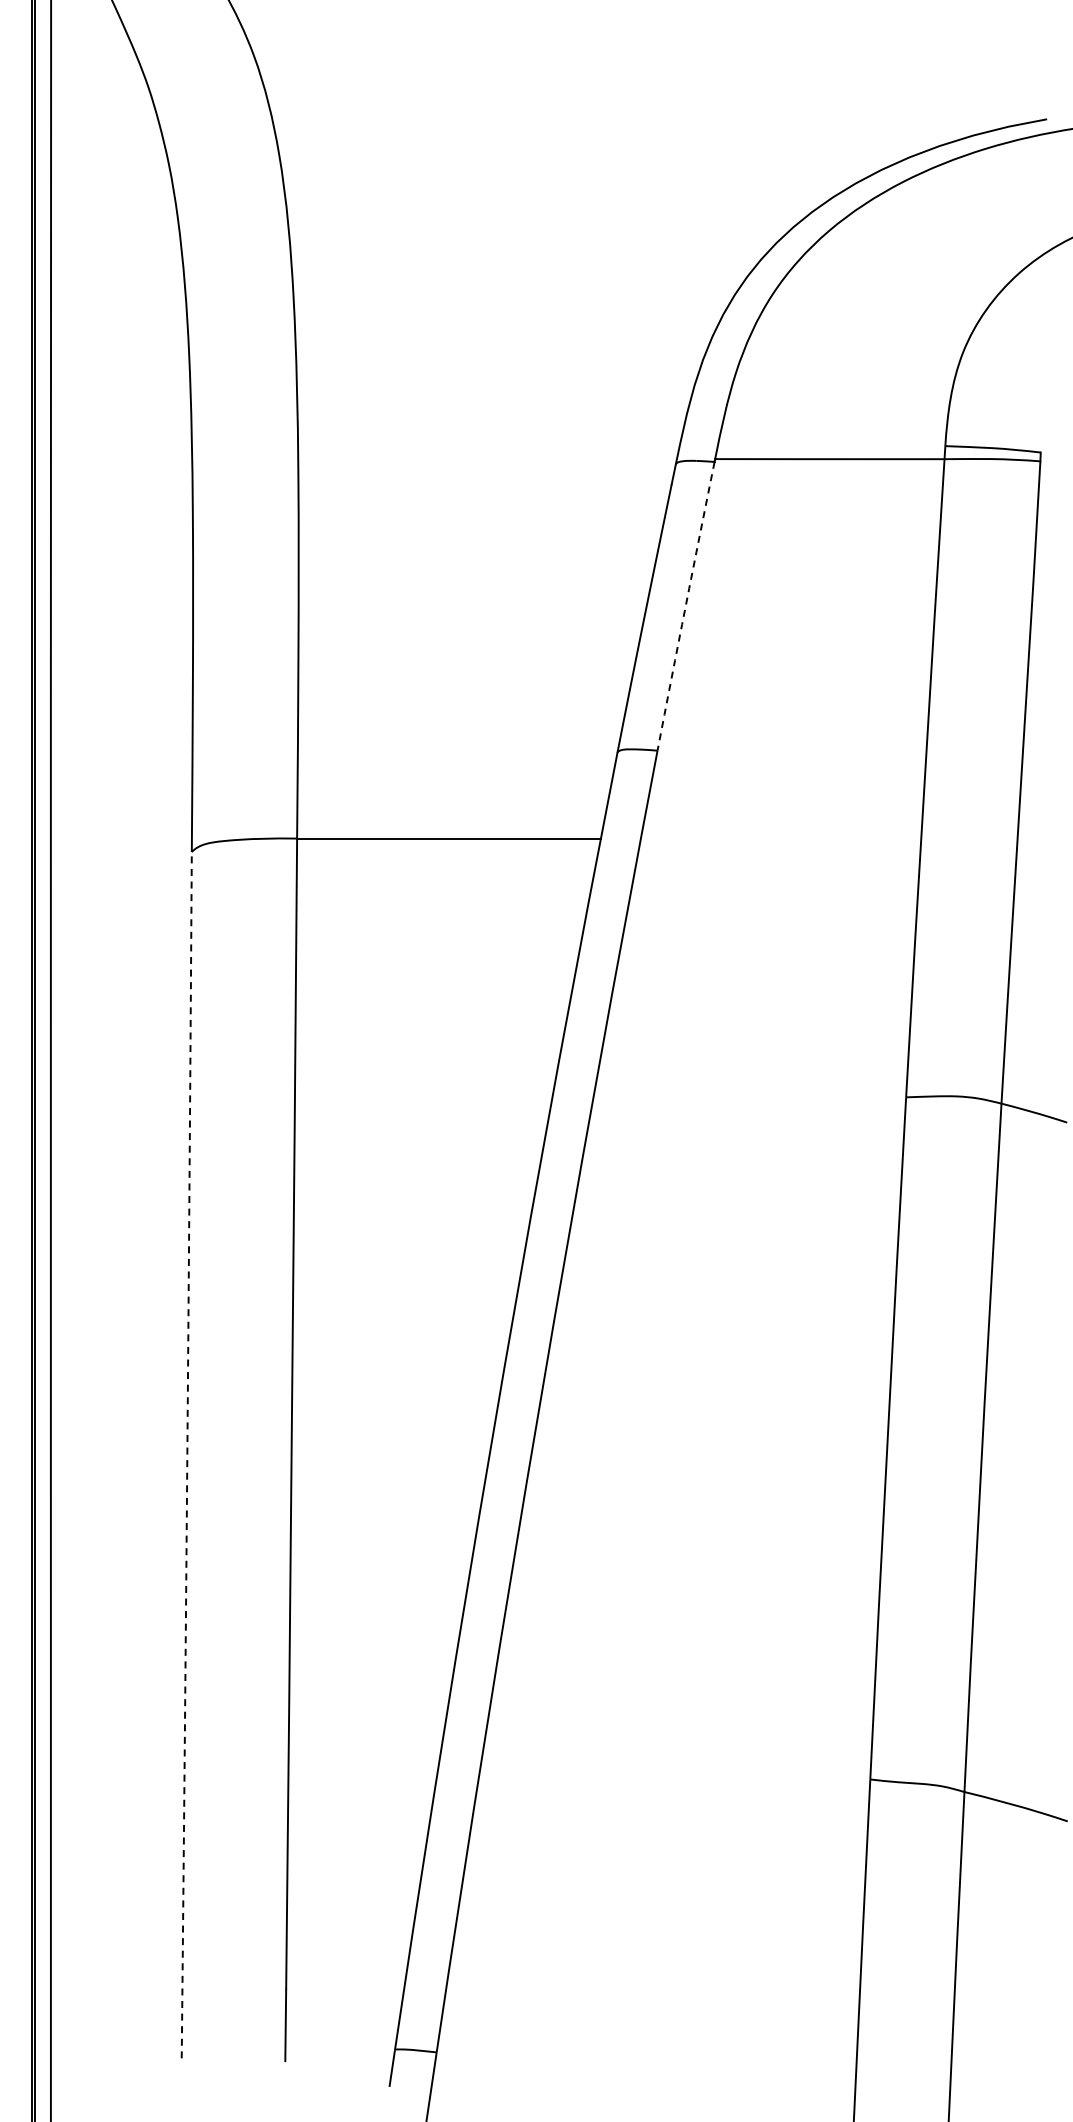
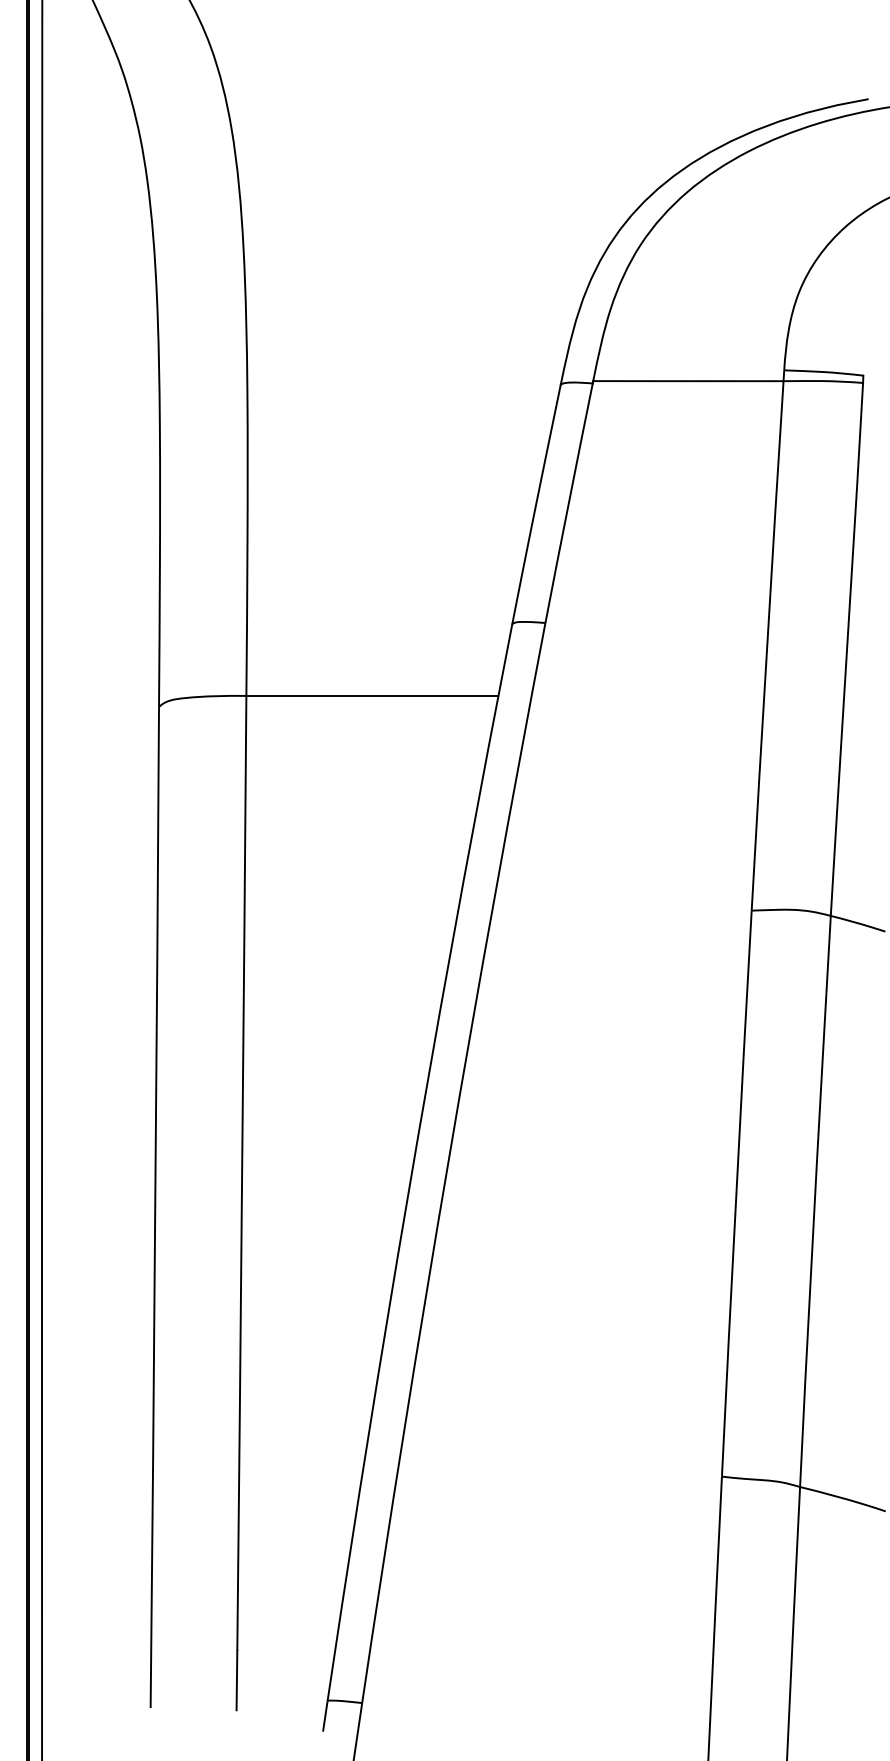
arc: (685, 606) -> (568, 503), dashed -> solid
arc: (187, 1455) -> (155, 1207), dashed -> solid

